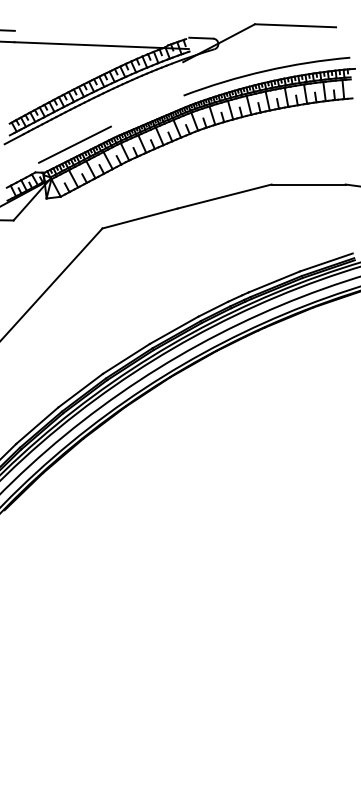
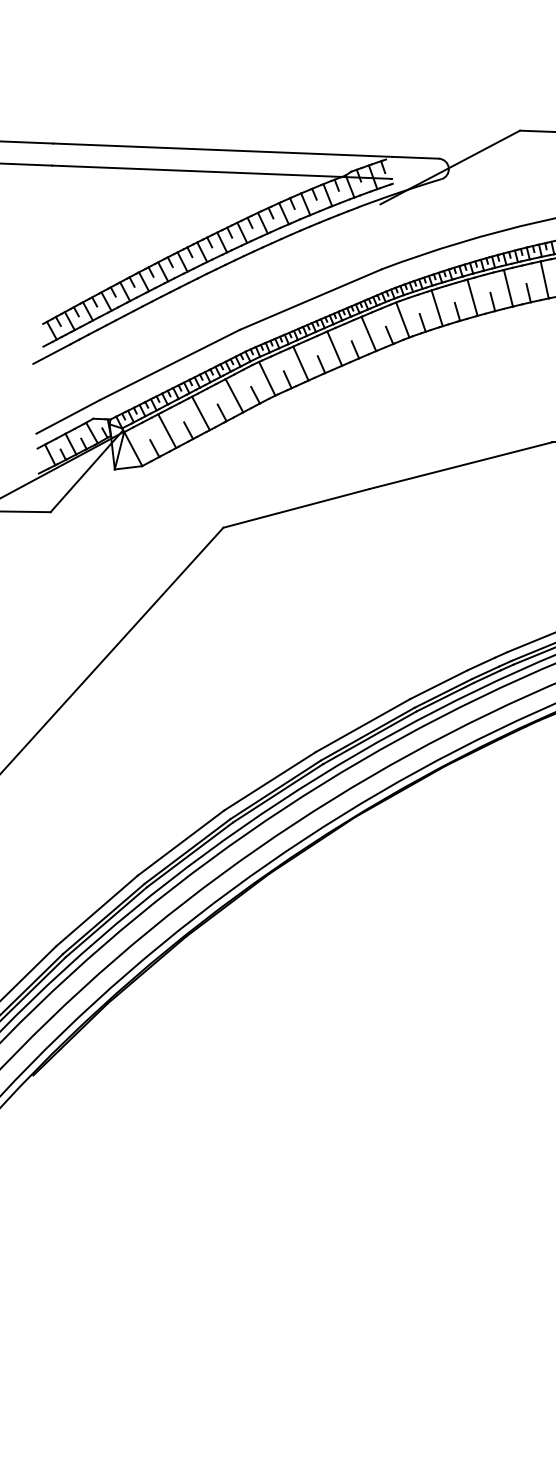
line: (101, 33) -> (221, 148), added
line: (146, 110) -> (309, 298), added
line: (22, 171) -> (67, 416), added

